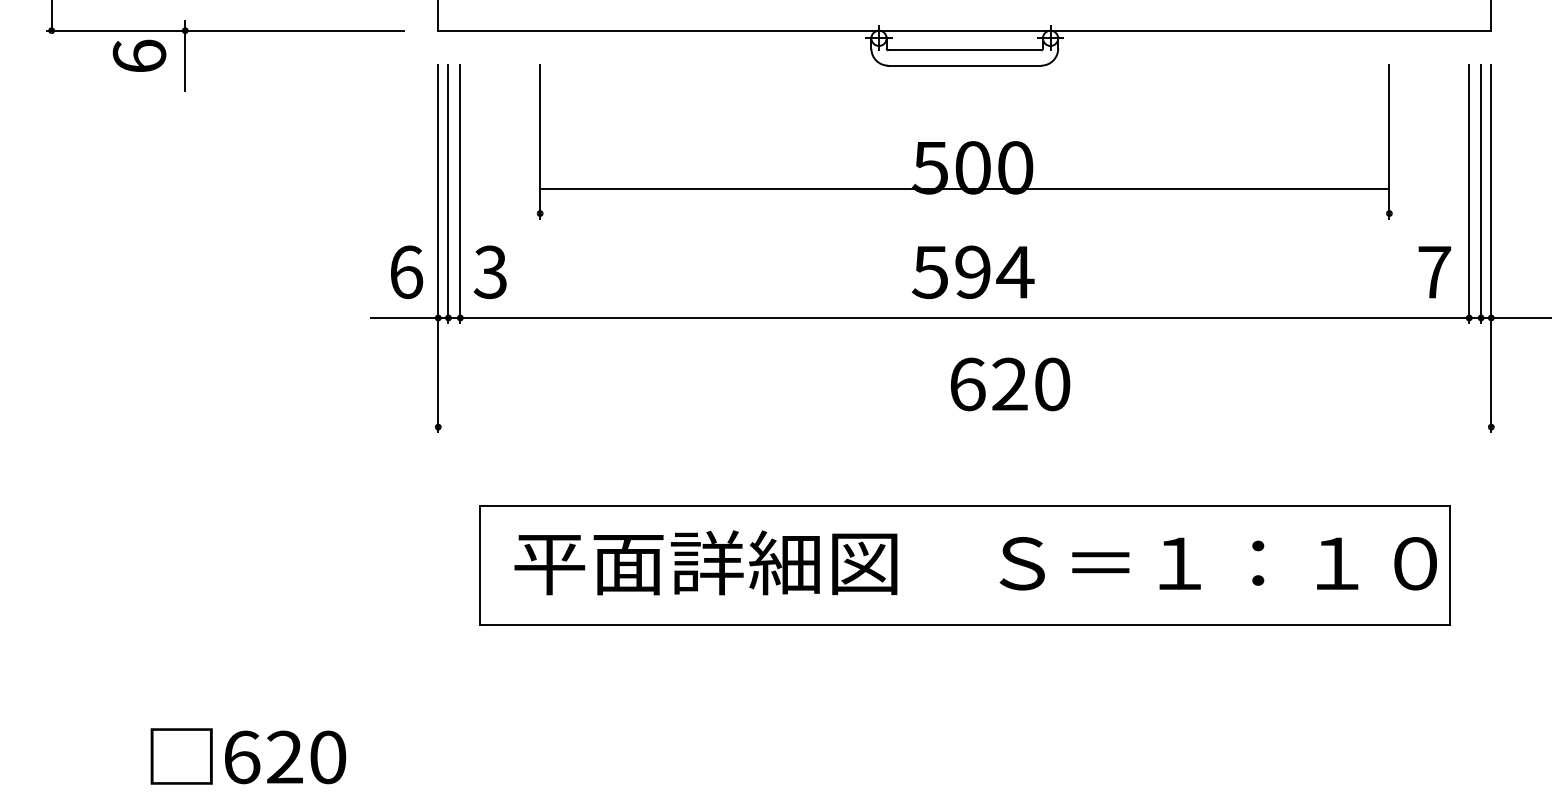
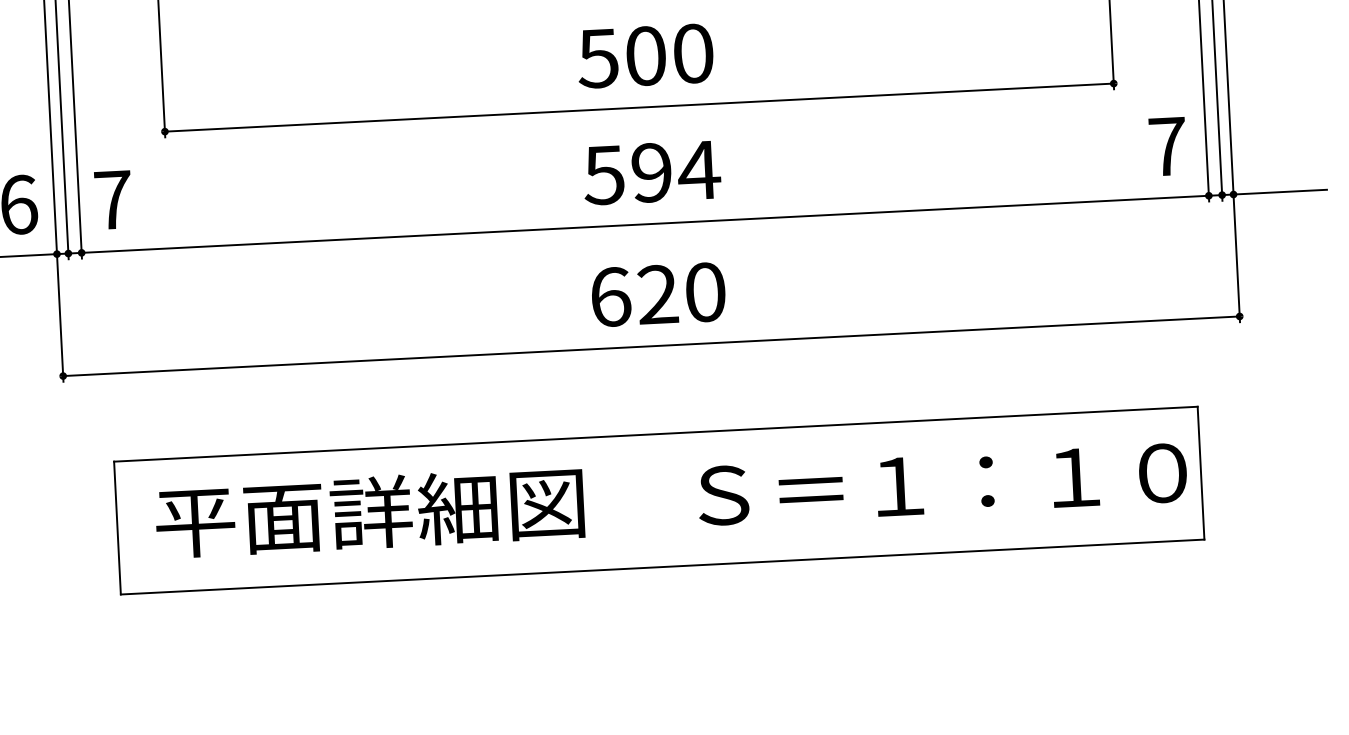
line: (964, 188) -> (639, 107), moved
text: (490, 272) -> (112, 200), 3 -> 7
text: (1010, 384) -> (658, 294), moved
line: (964, 427) -> (651, 346), added

